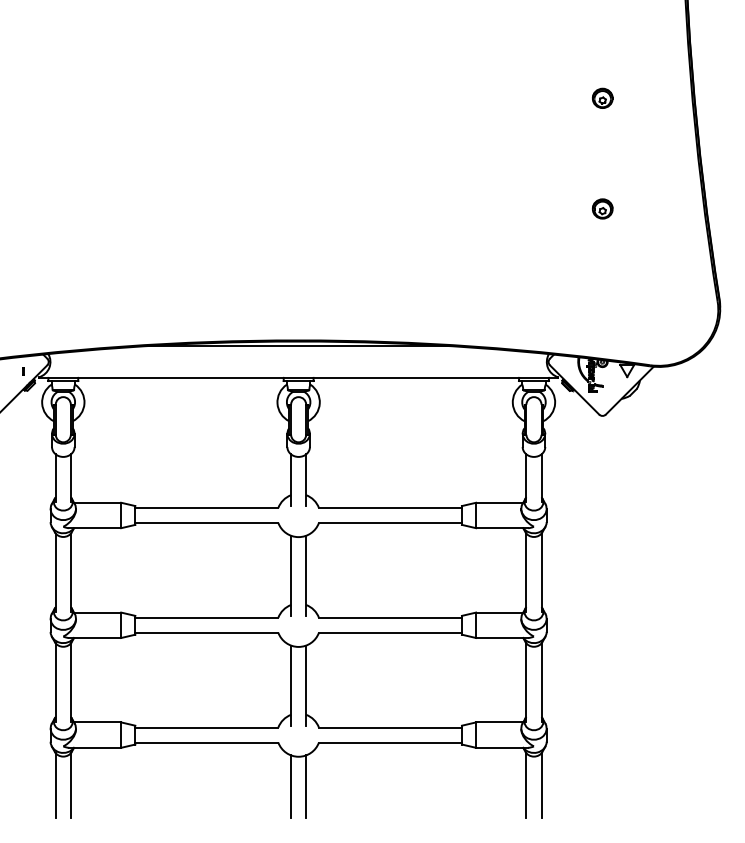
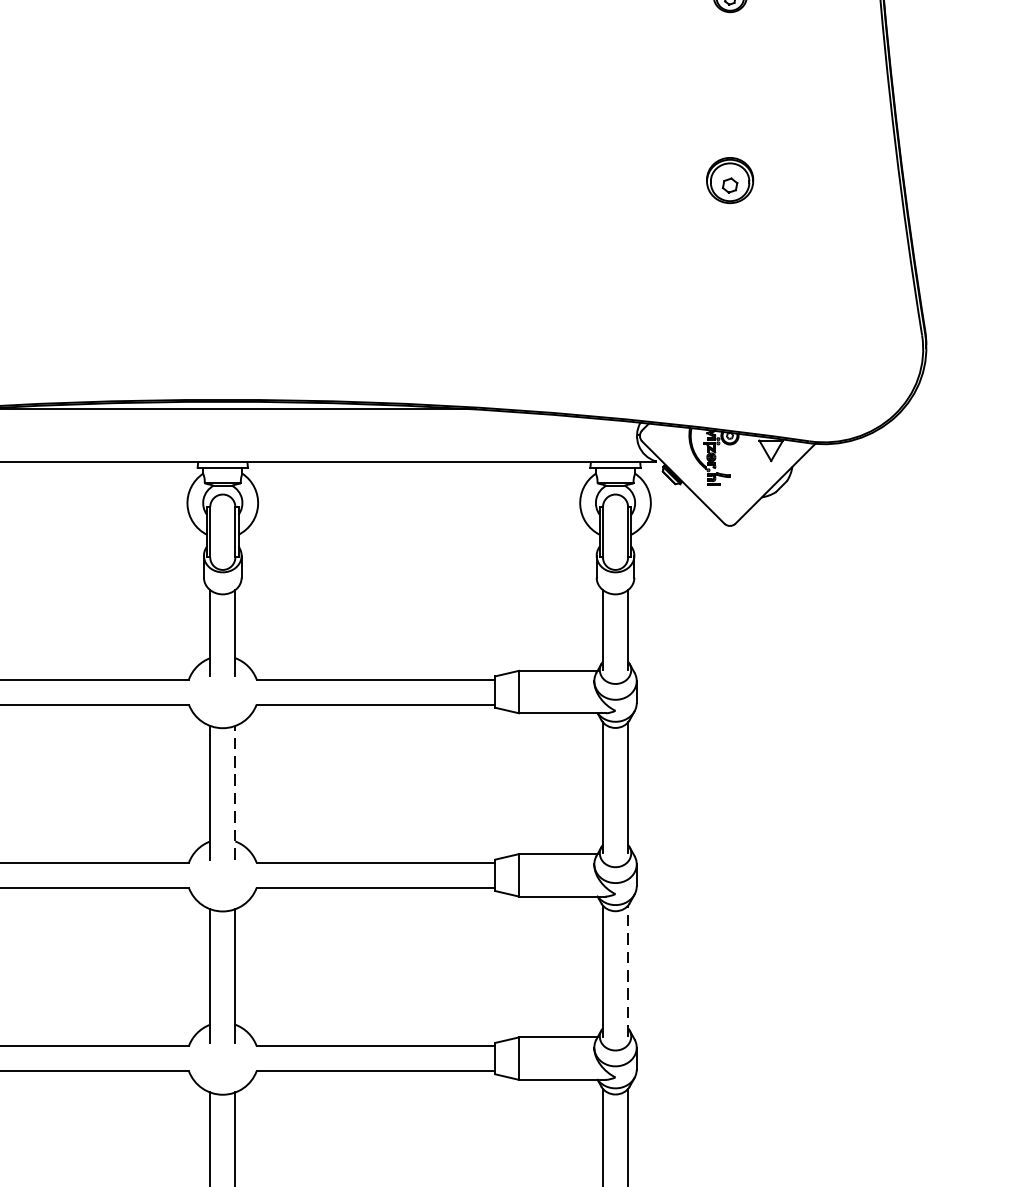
part: (602, 208) -> (729, 179), size x1.4
line: (306, 575) -> (235, 792), solid -> dashed
line: (541, 682) -> (628, 970), solid -> dashed

